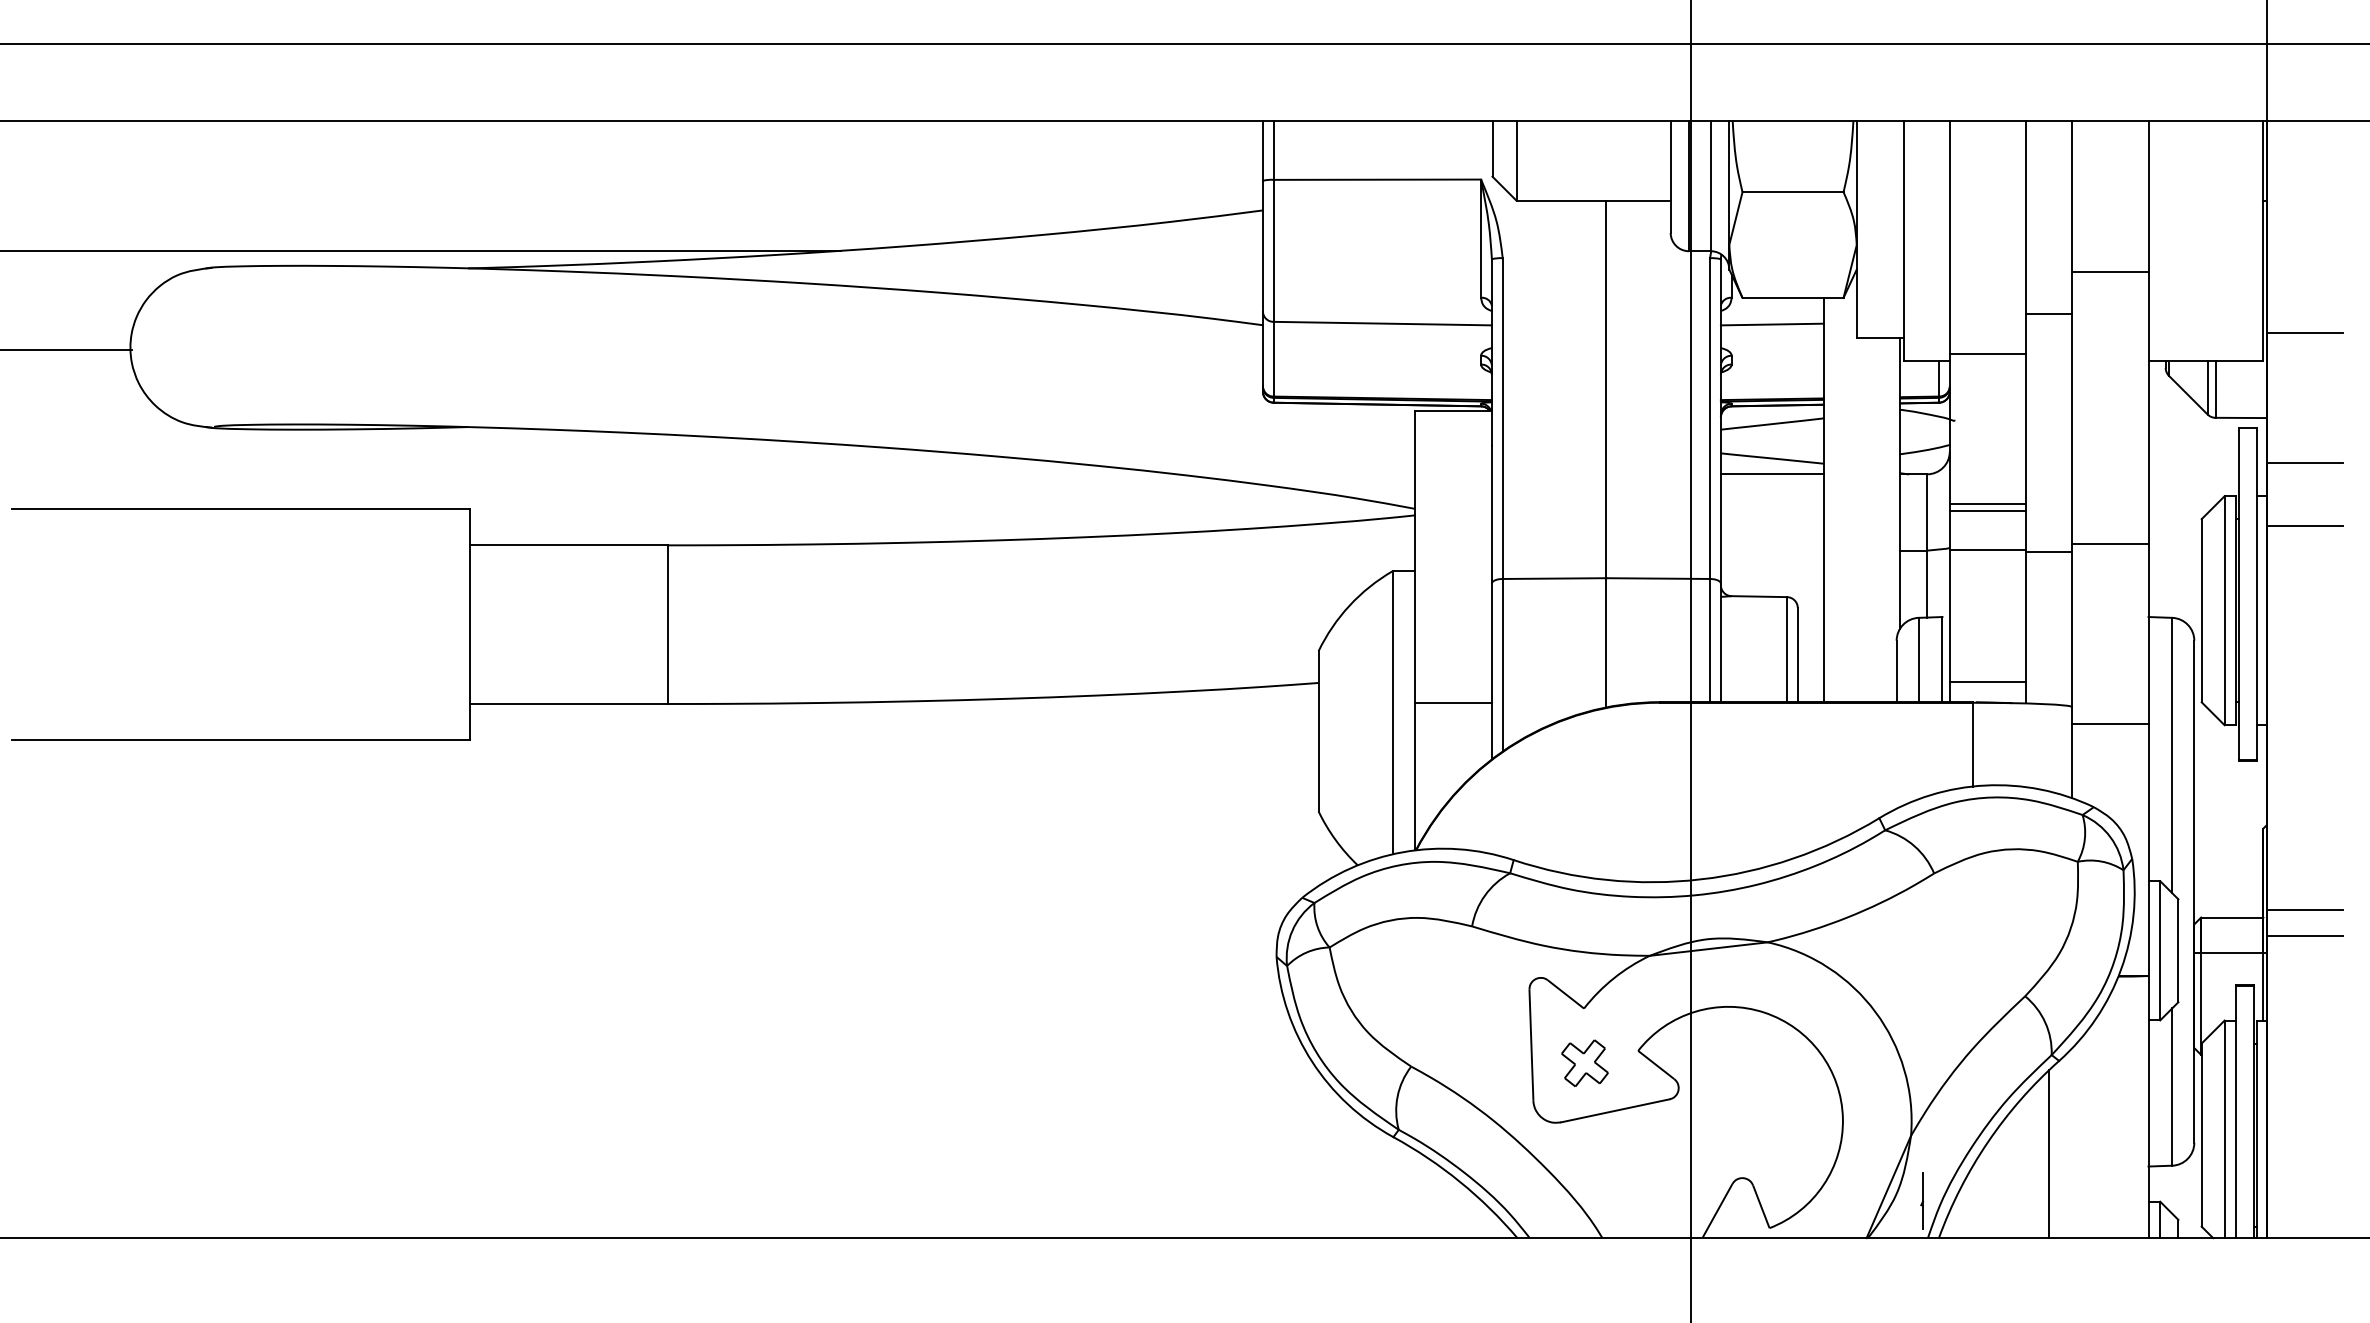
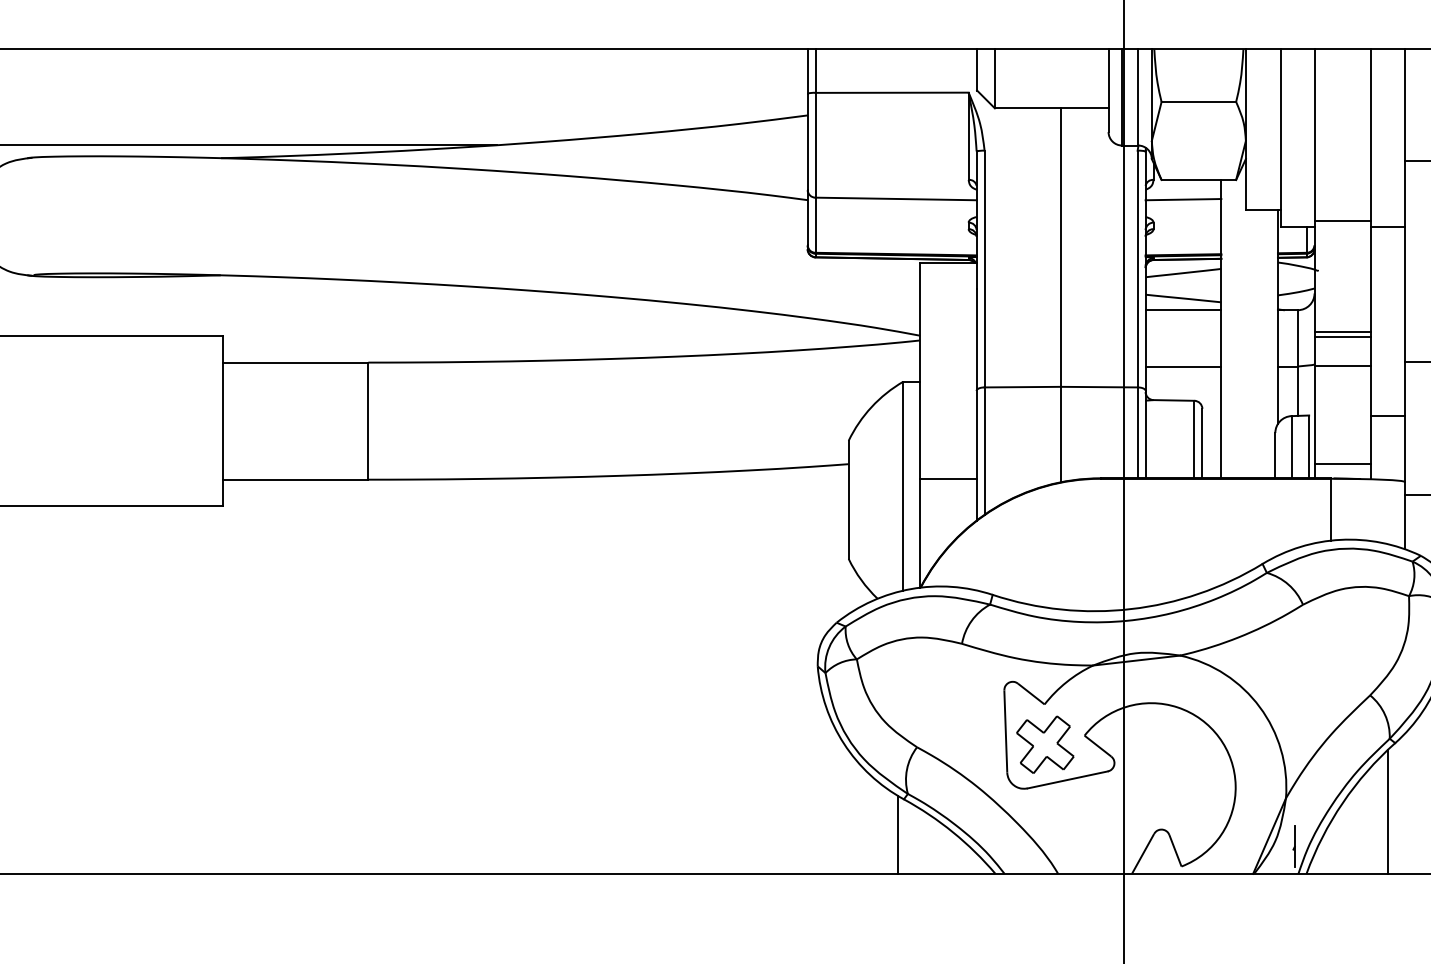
line: (2048, 314) -> (1387, 226), moved
line: (1771, 550) -> (1182, 366), added
line: (2048, 552) -> (1387, 415), moved
part: (1584, 1063) -> (1044, 745), size x1.67
line: (1385, 1185) -> (898, 835), added

